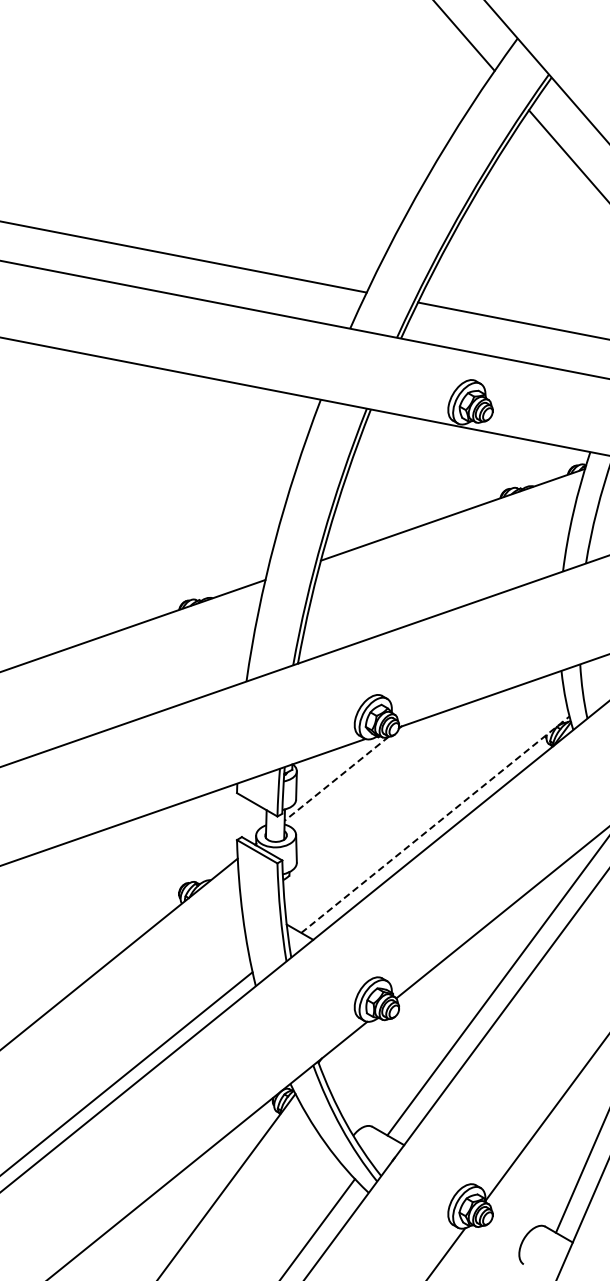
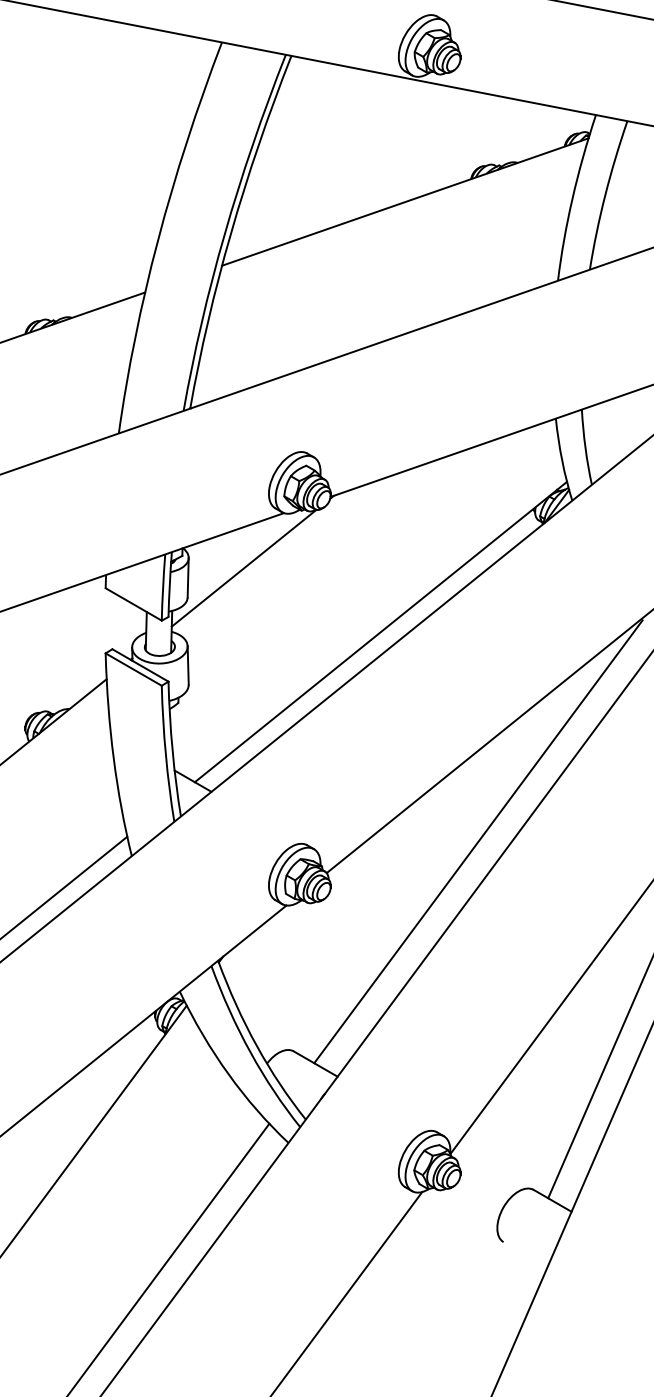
line: (336, 778) -> (243, 567), dashed -> solid
line: (435, 824) -> (381, 631), dashed -> solid

